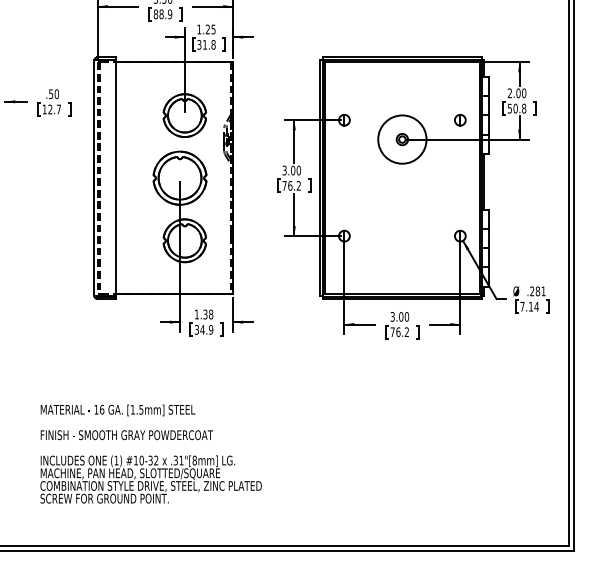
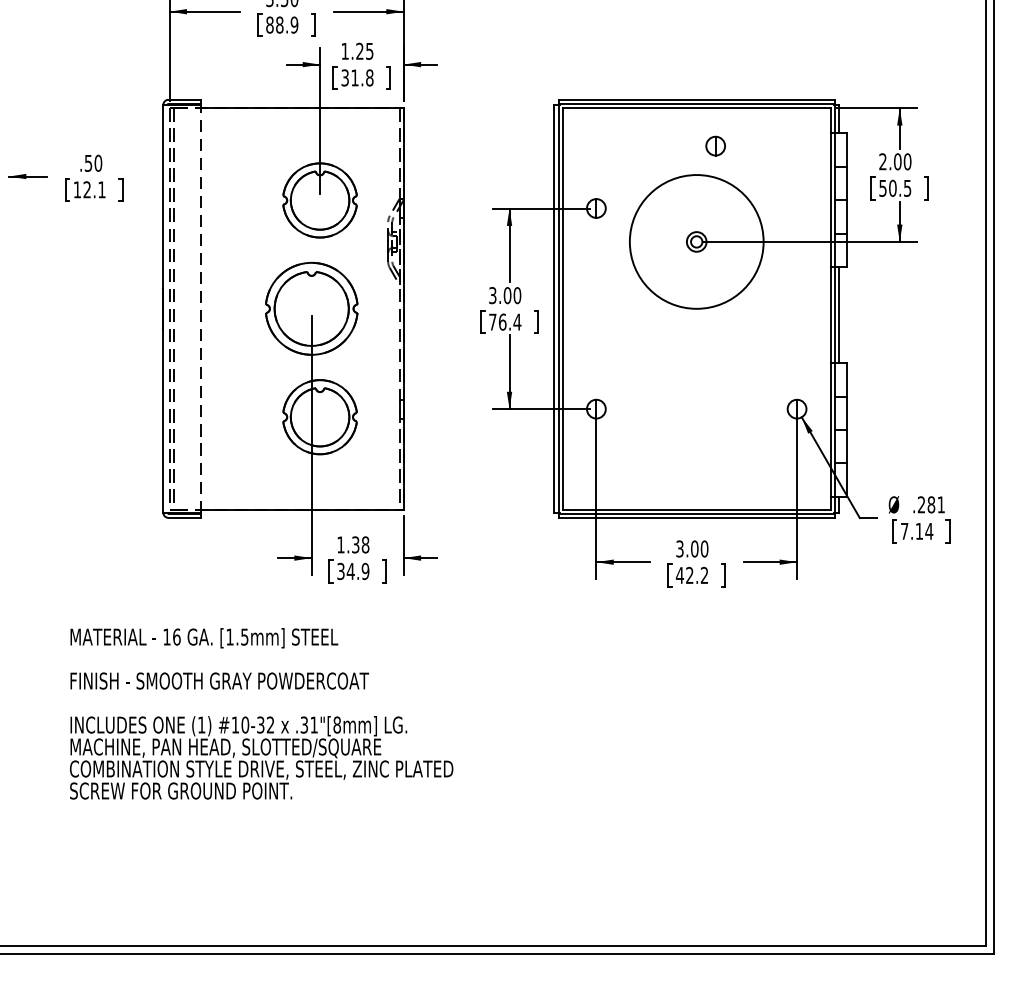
text: (524, 108) -> (908, 188), 50.8 -> 50.5
text: (58, 109) -> (101, 189), 12.7 -> 12.1
part: (460, 120) -> (715, 146), moved
circle: (402, 139) -> (696, 241), size x1.6
line: (116, 178) -> (201, 309), solid -> dashed
text: (298, 185) -> (516, 321), 76.2 -> 76.4
text: (395, 332) -> (684, 575), 76.2 -> 42.2
text: (150, 453) -> (260, 712), moved

